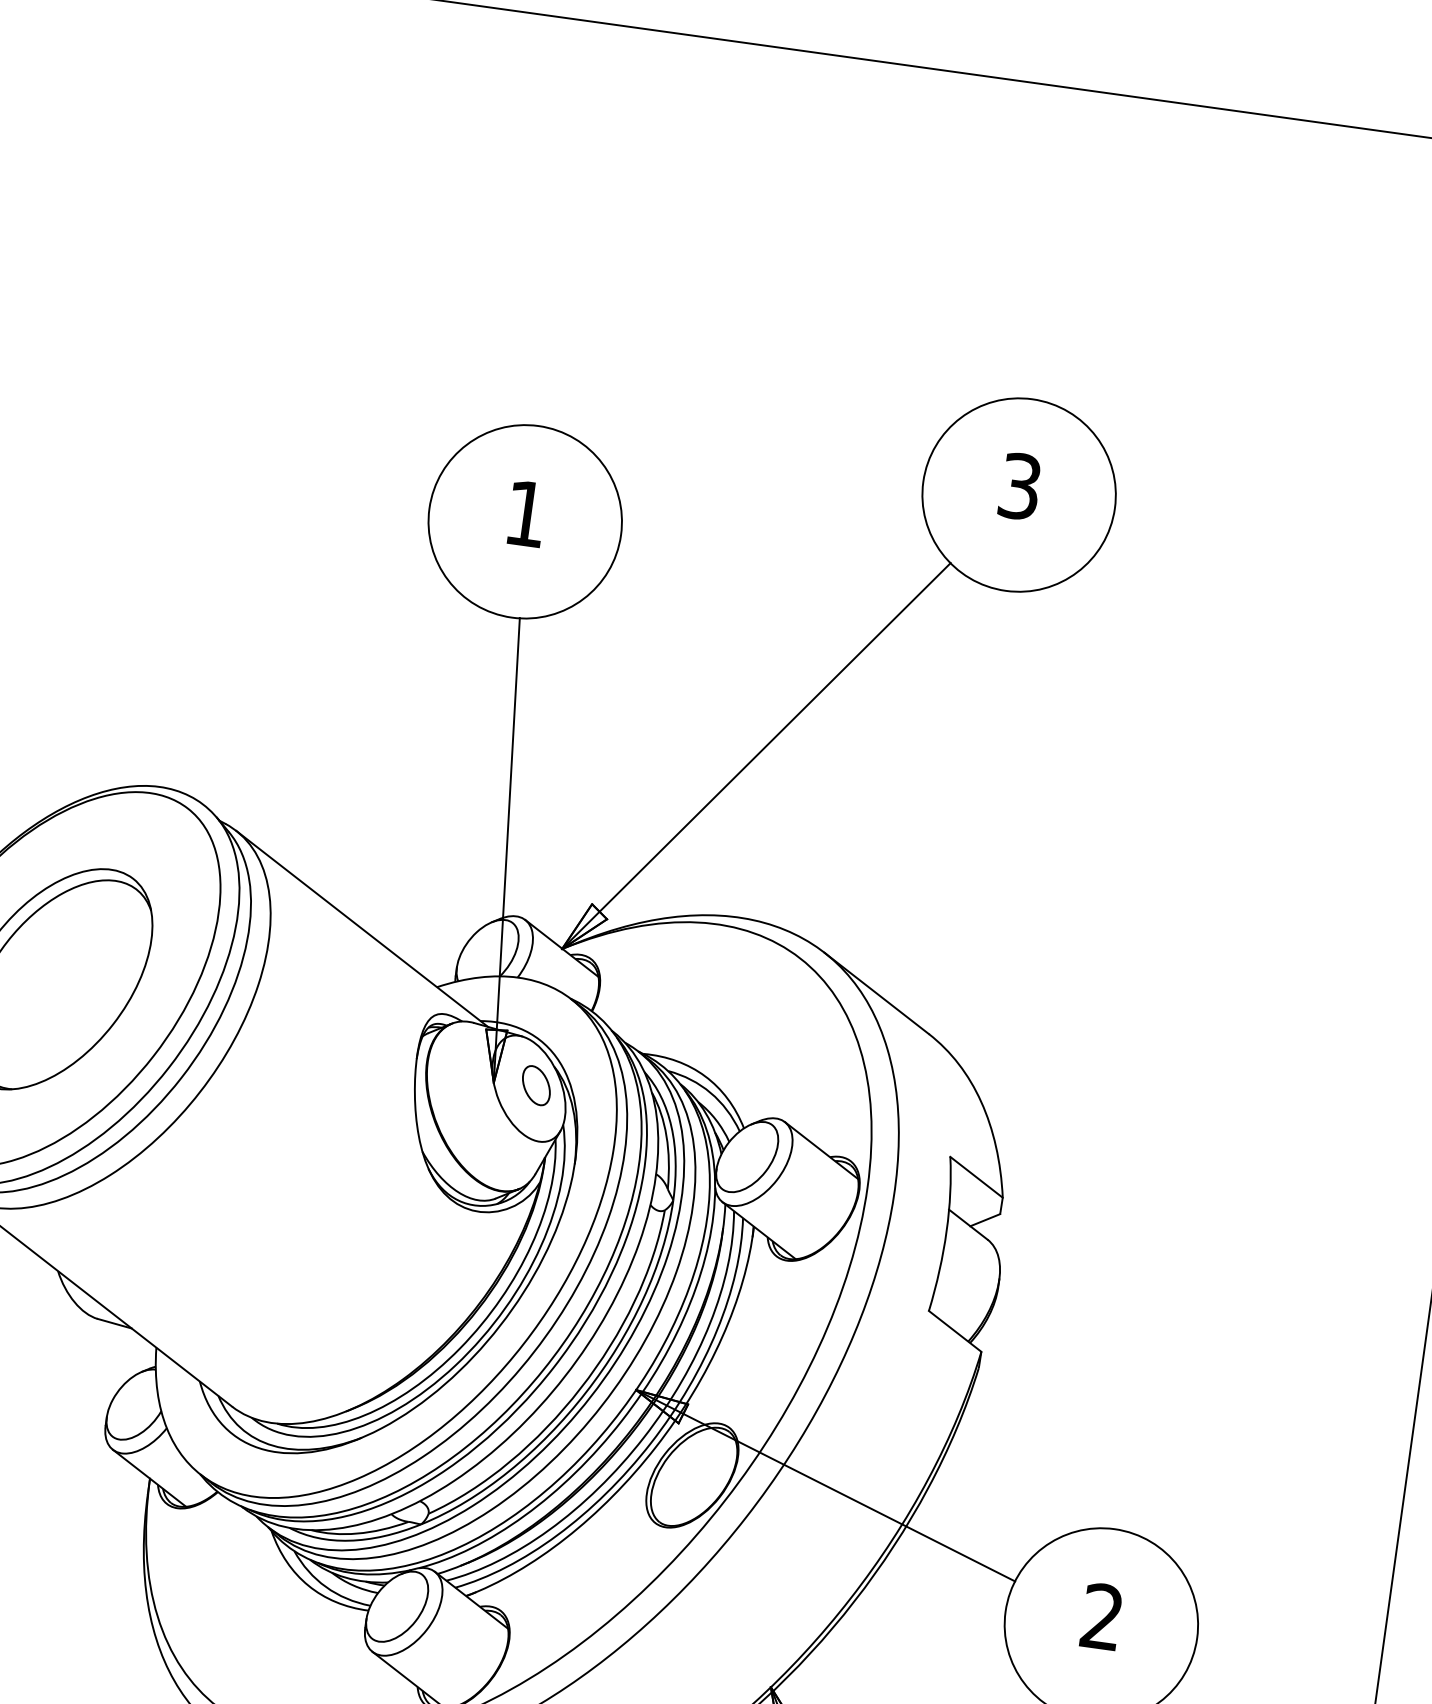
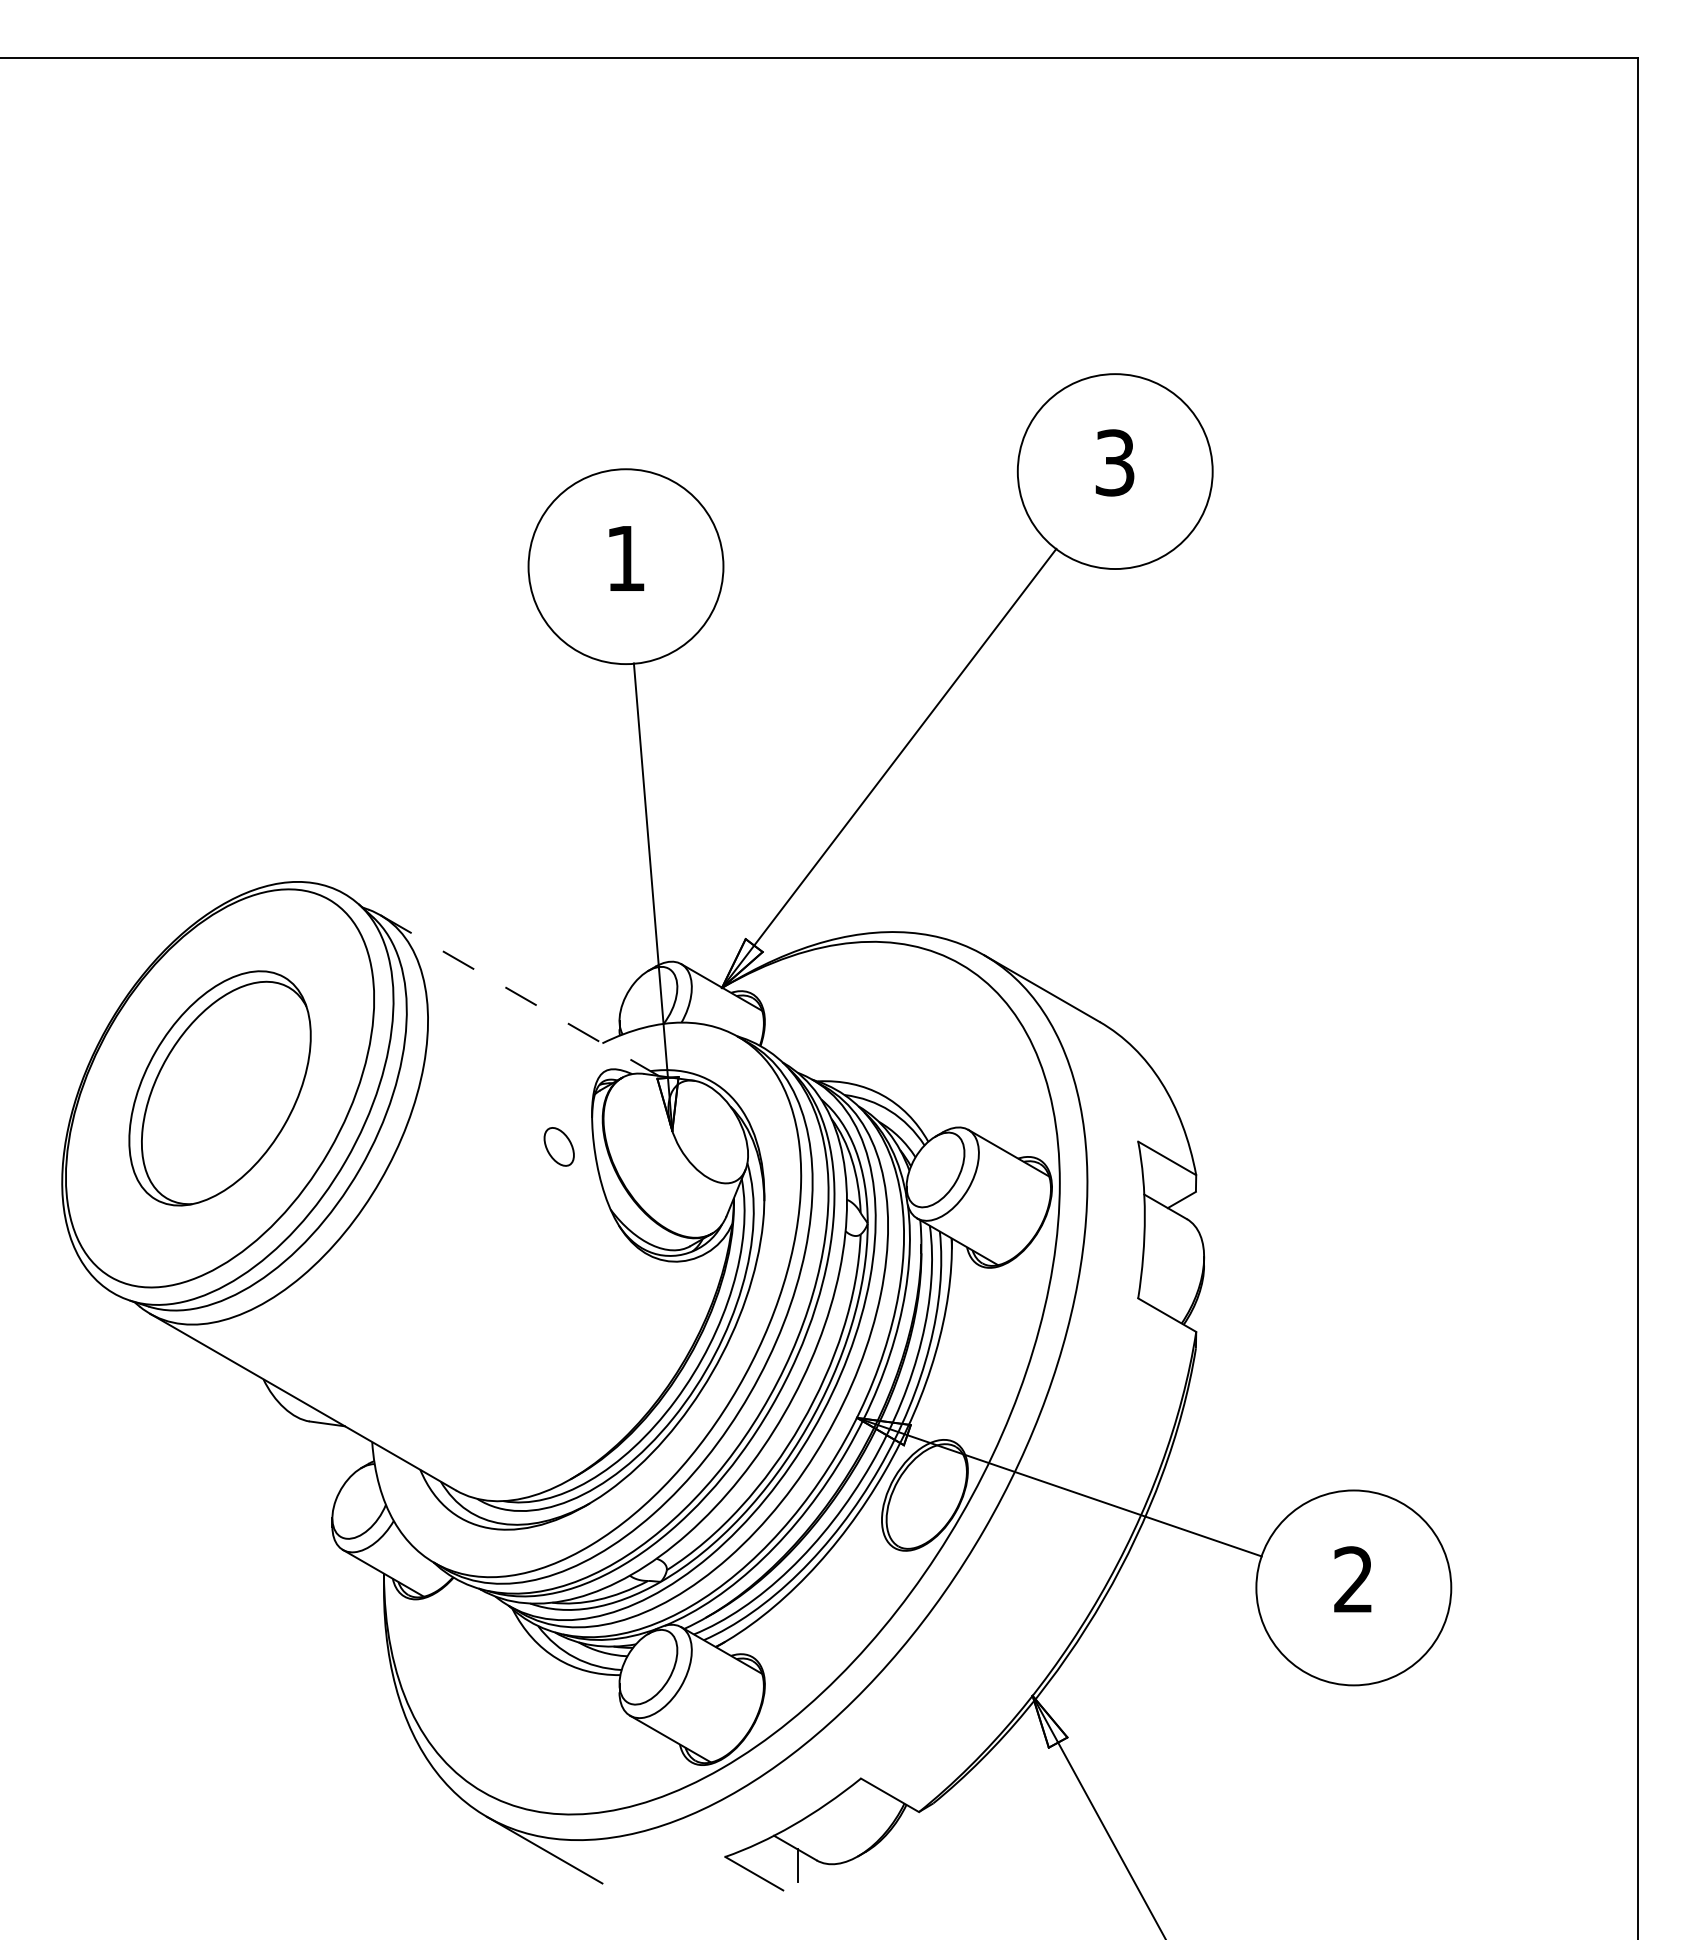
line: (362, 928) -> (519, 995), solid -> dashed
part: (535, 1085) -> (558, 1146), moved

